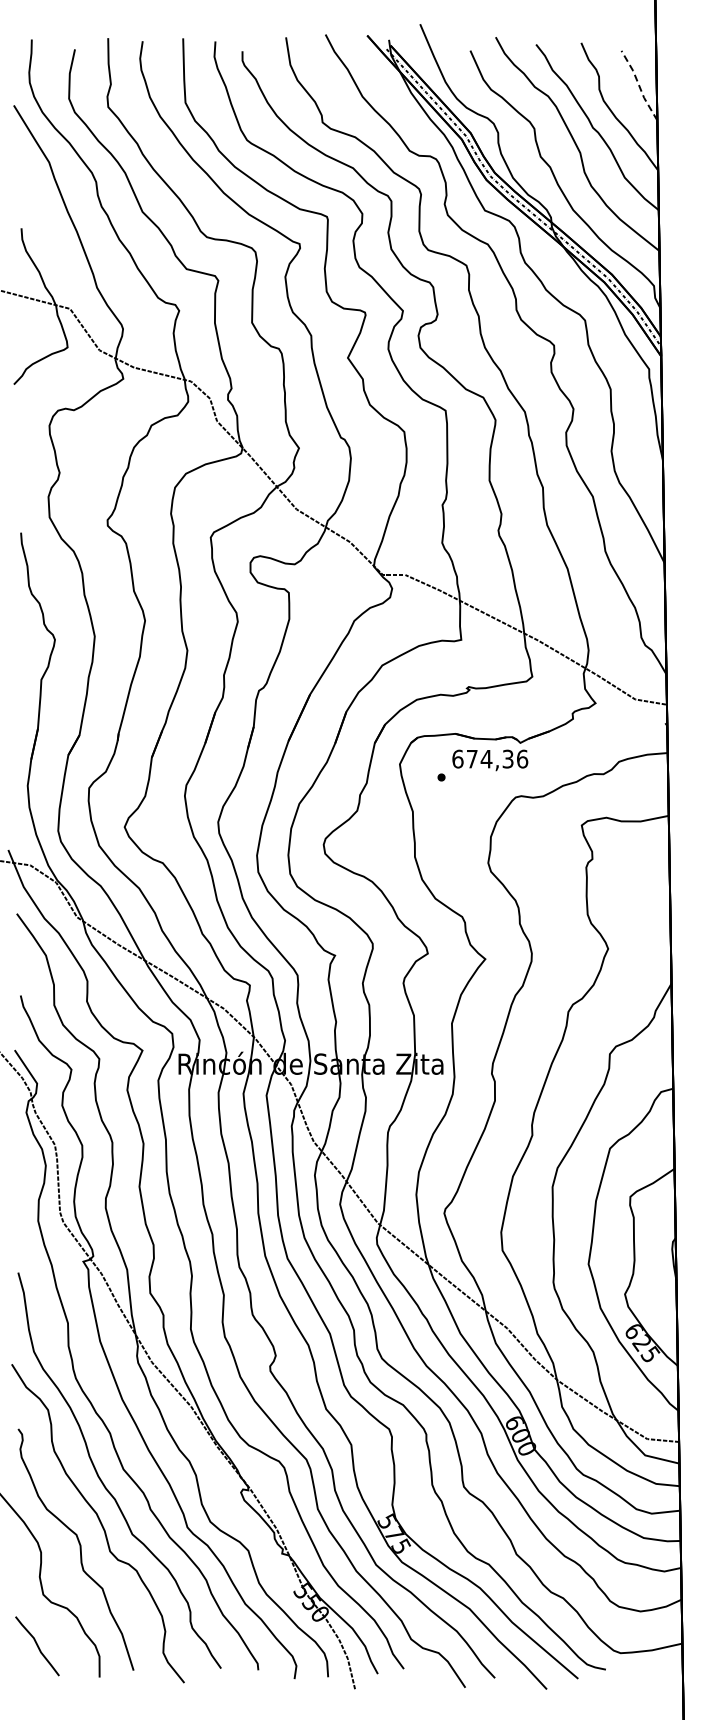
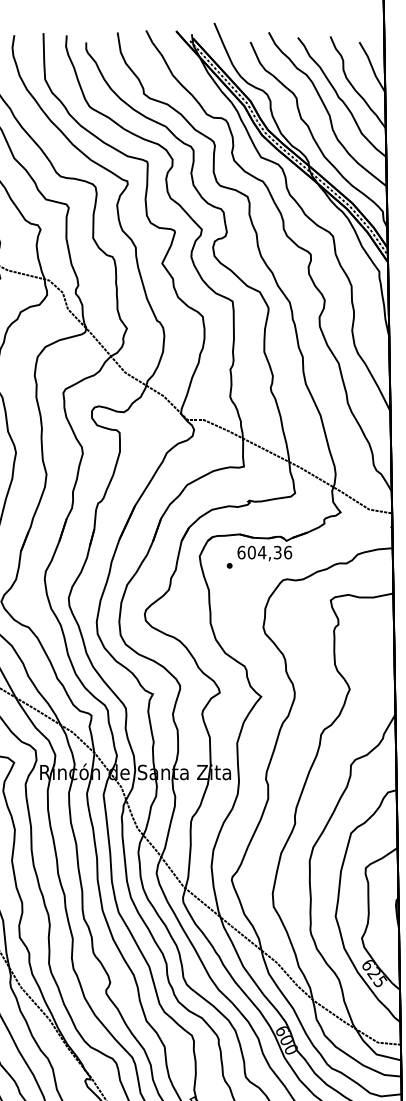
line: (639, 85) -> (372, 67), dashed -> solid
text: (471, 758) -> (251, 552), 674,36 -> 604,36

